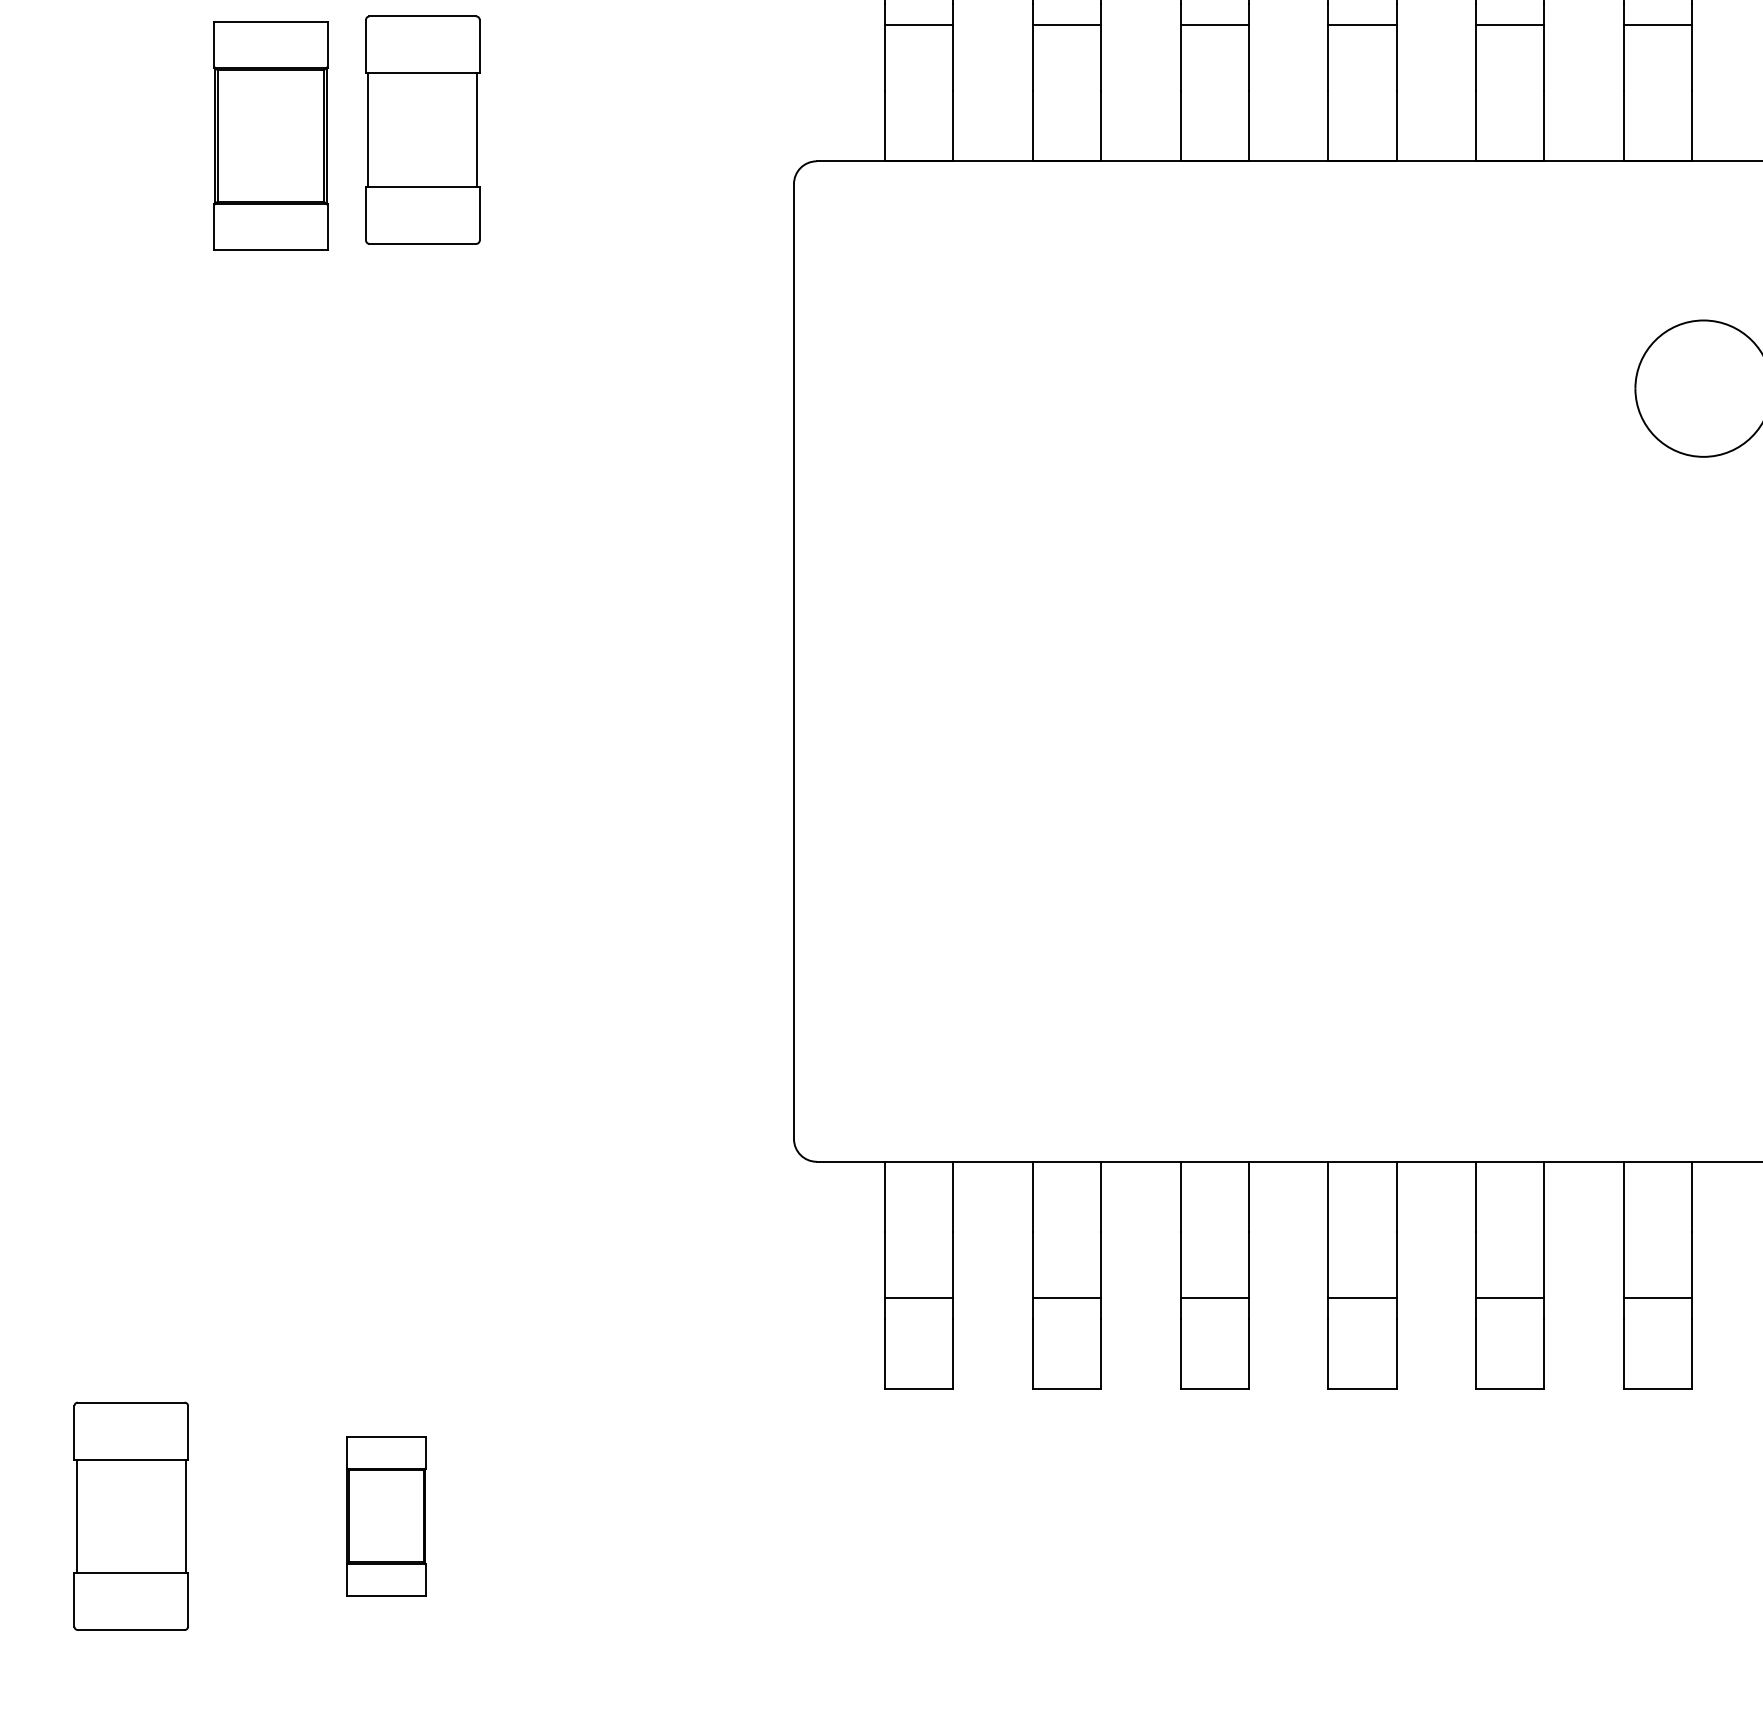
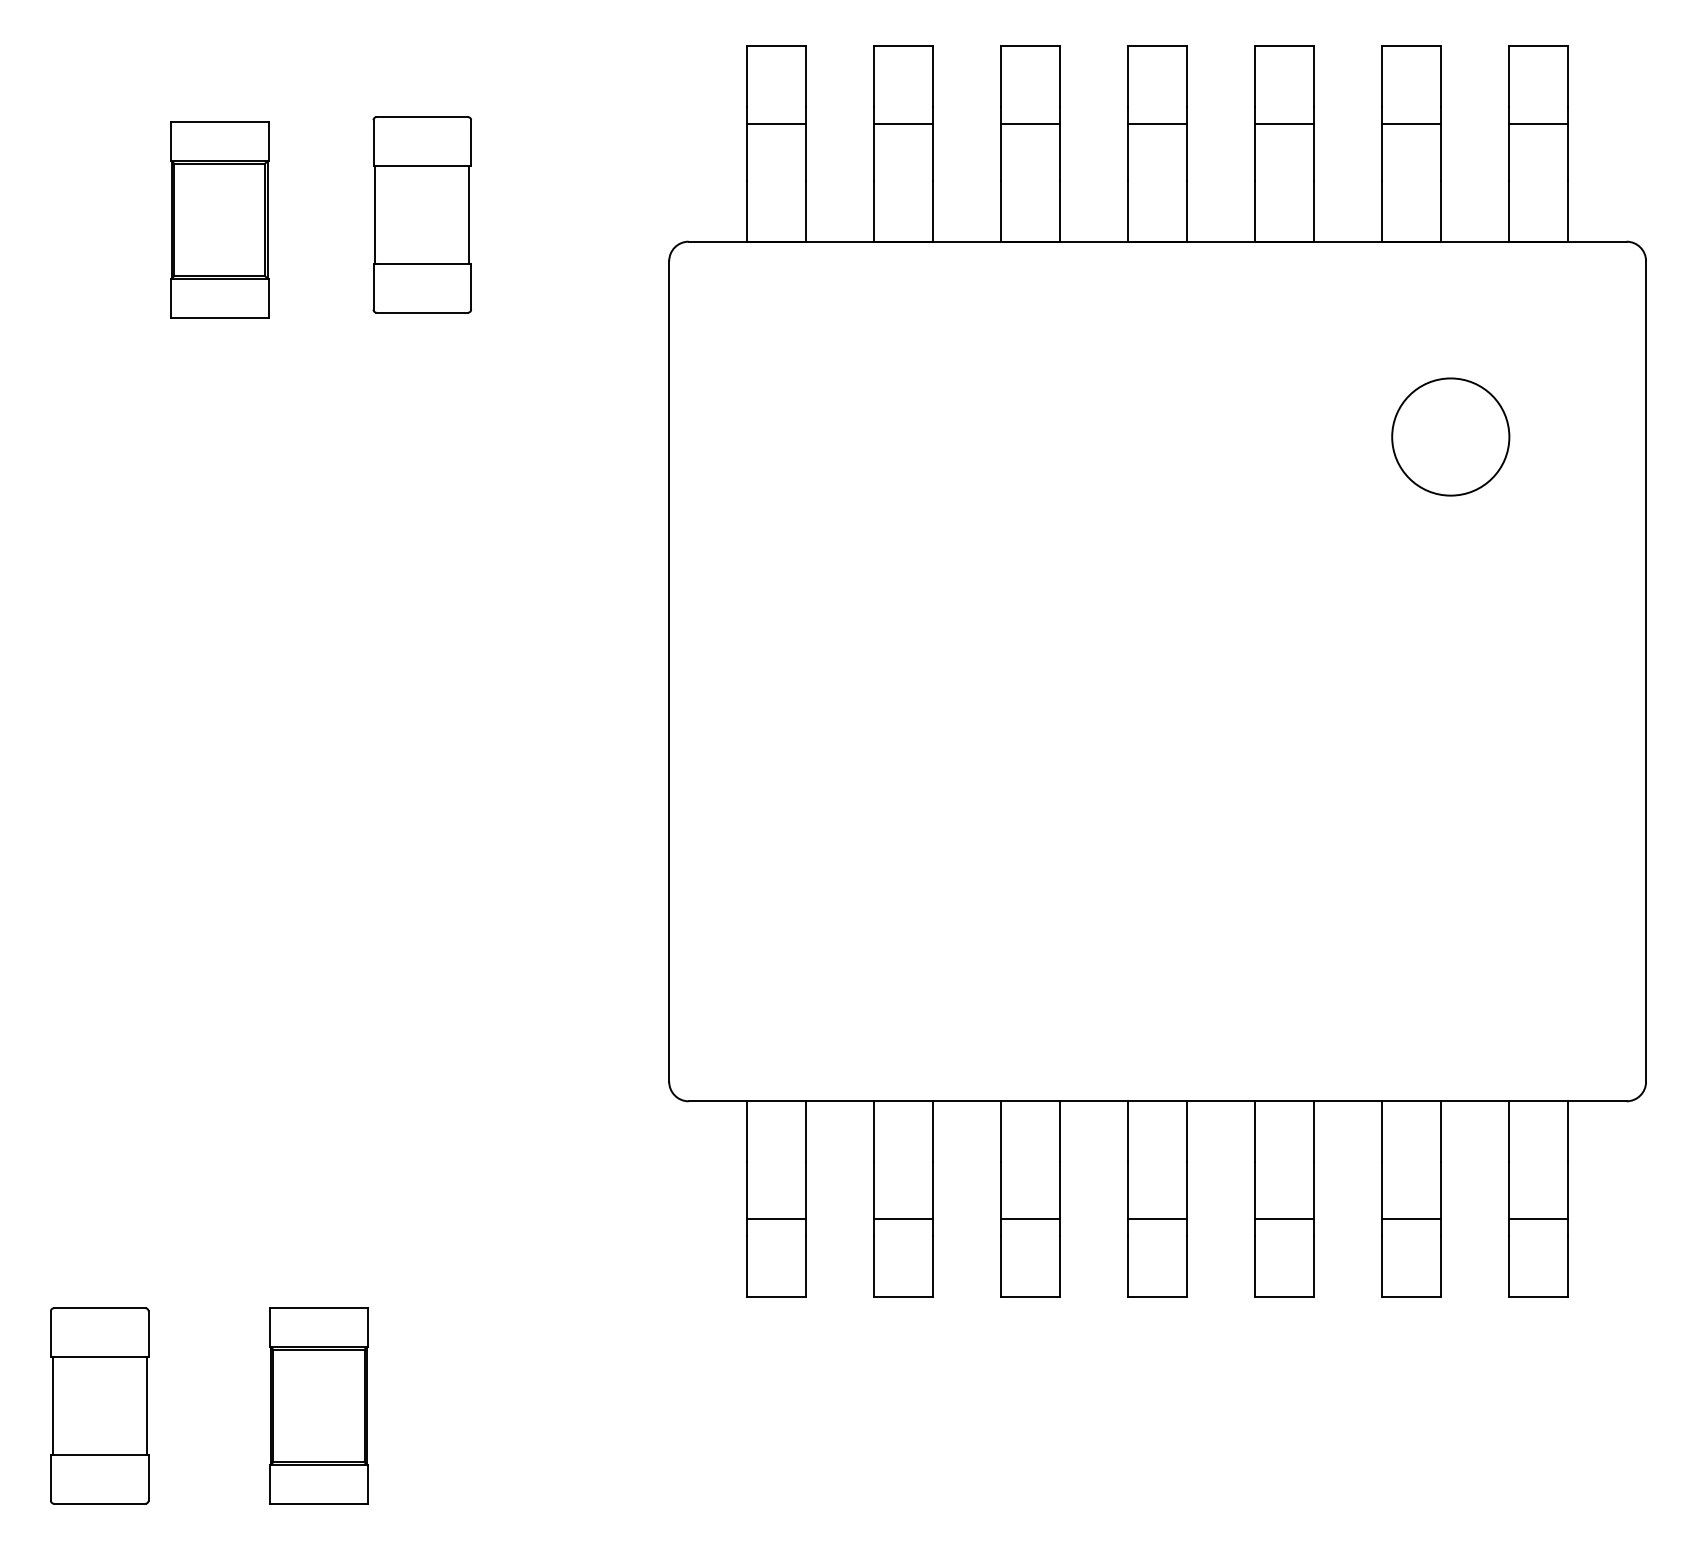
part: (421, 129) -> (421, 214), moved
part: (385, 1515) -> (318, 1405), size x1.43

